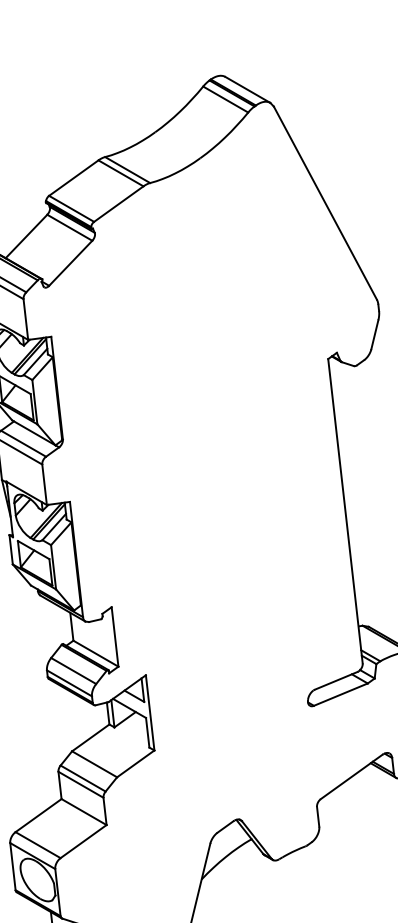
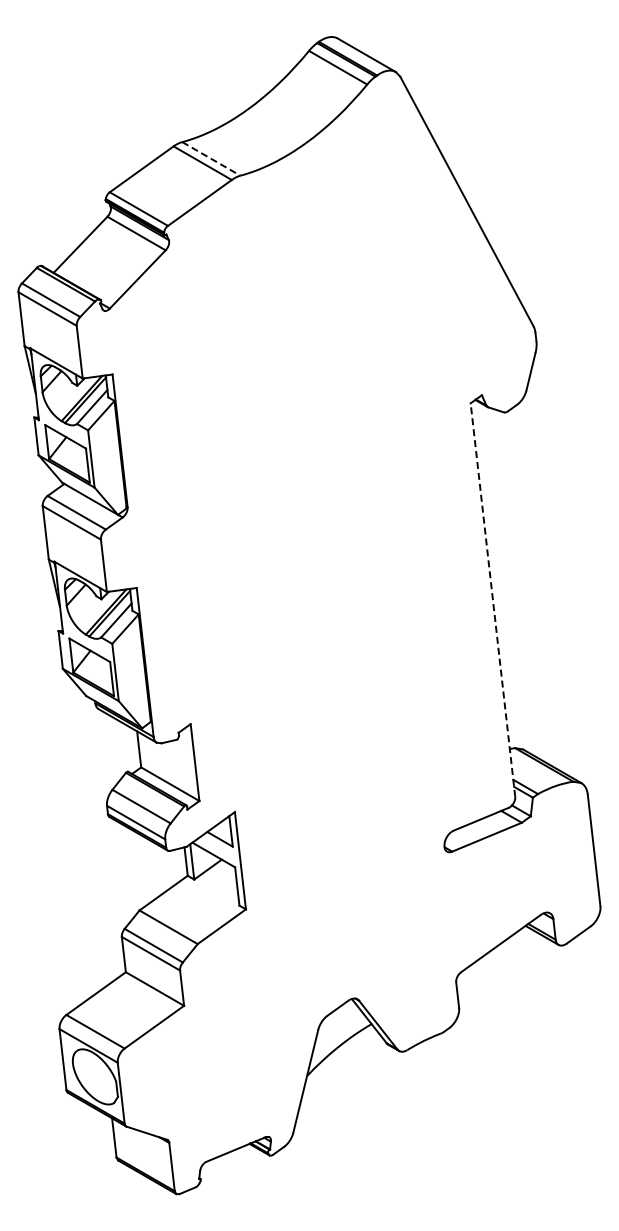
line: (127, 169) -> (211, 158), solid -> dashed
line: (345, 510) -> (492, 599), solid -> dashed

